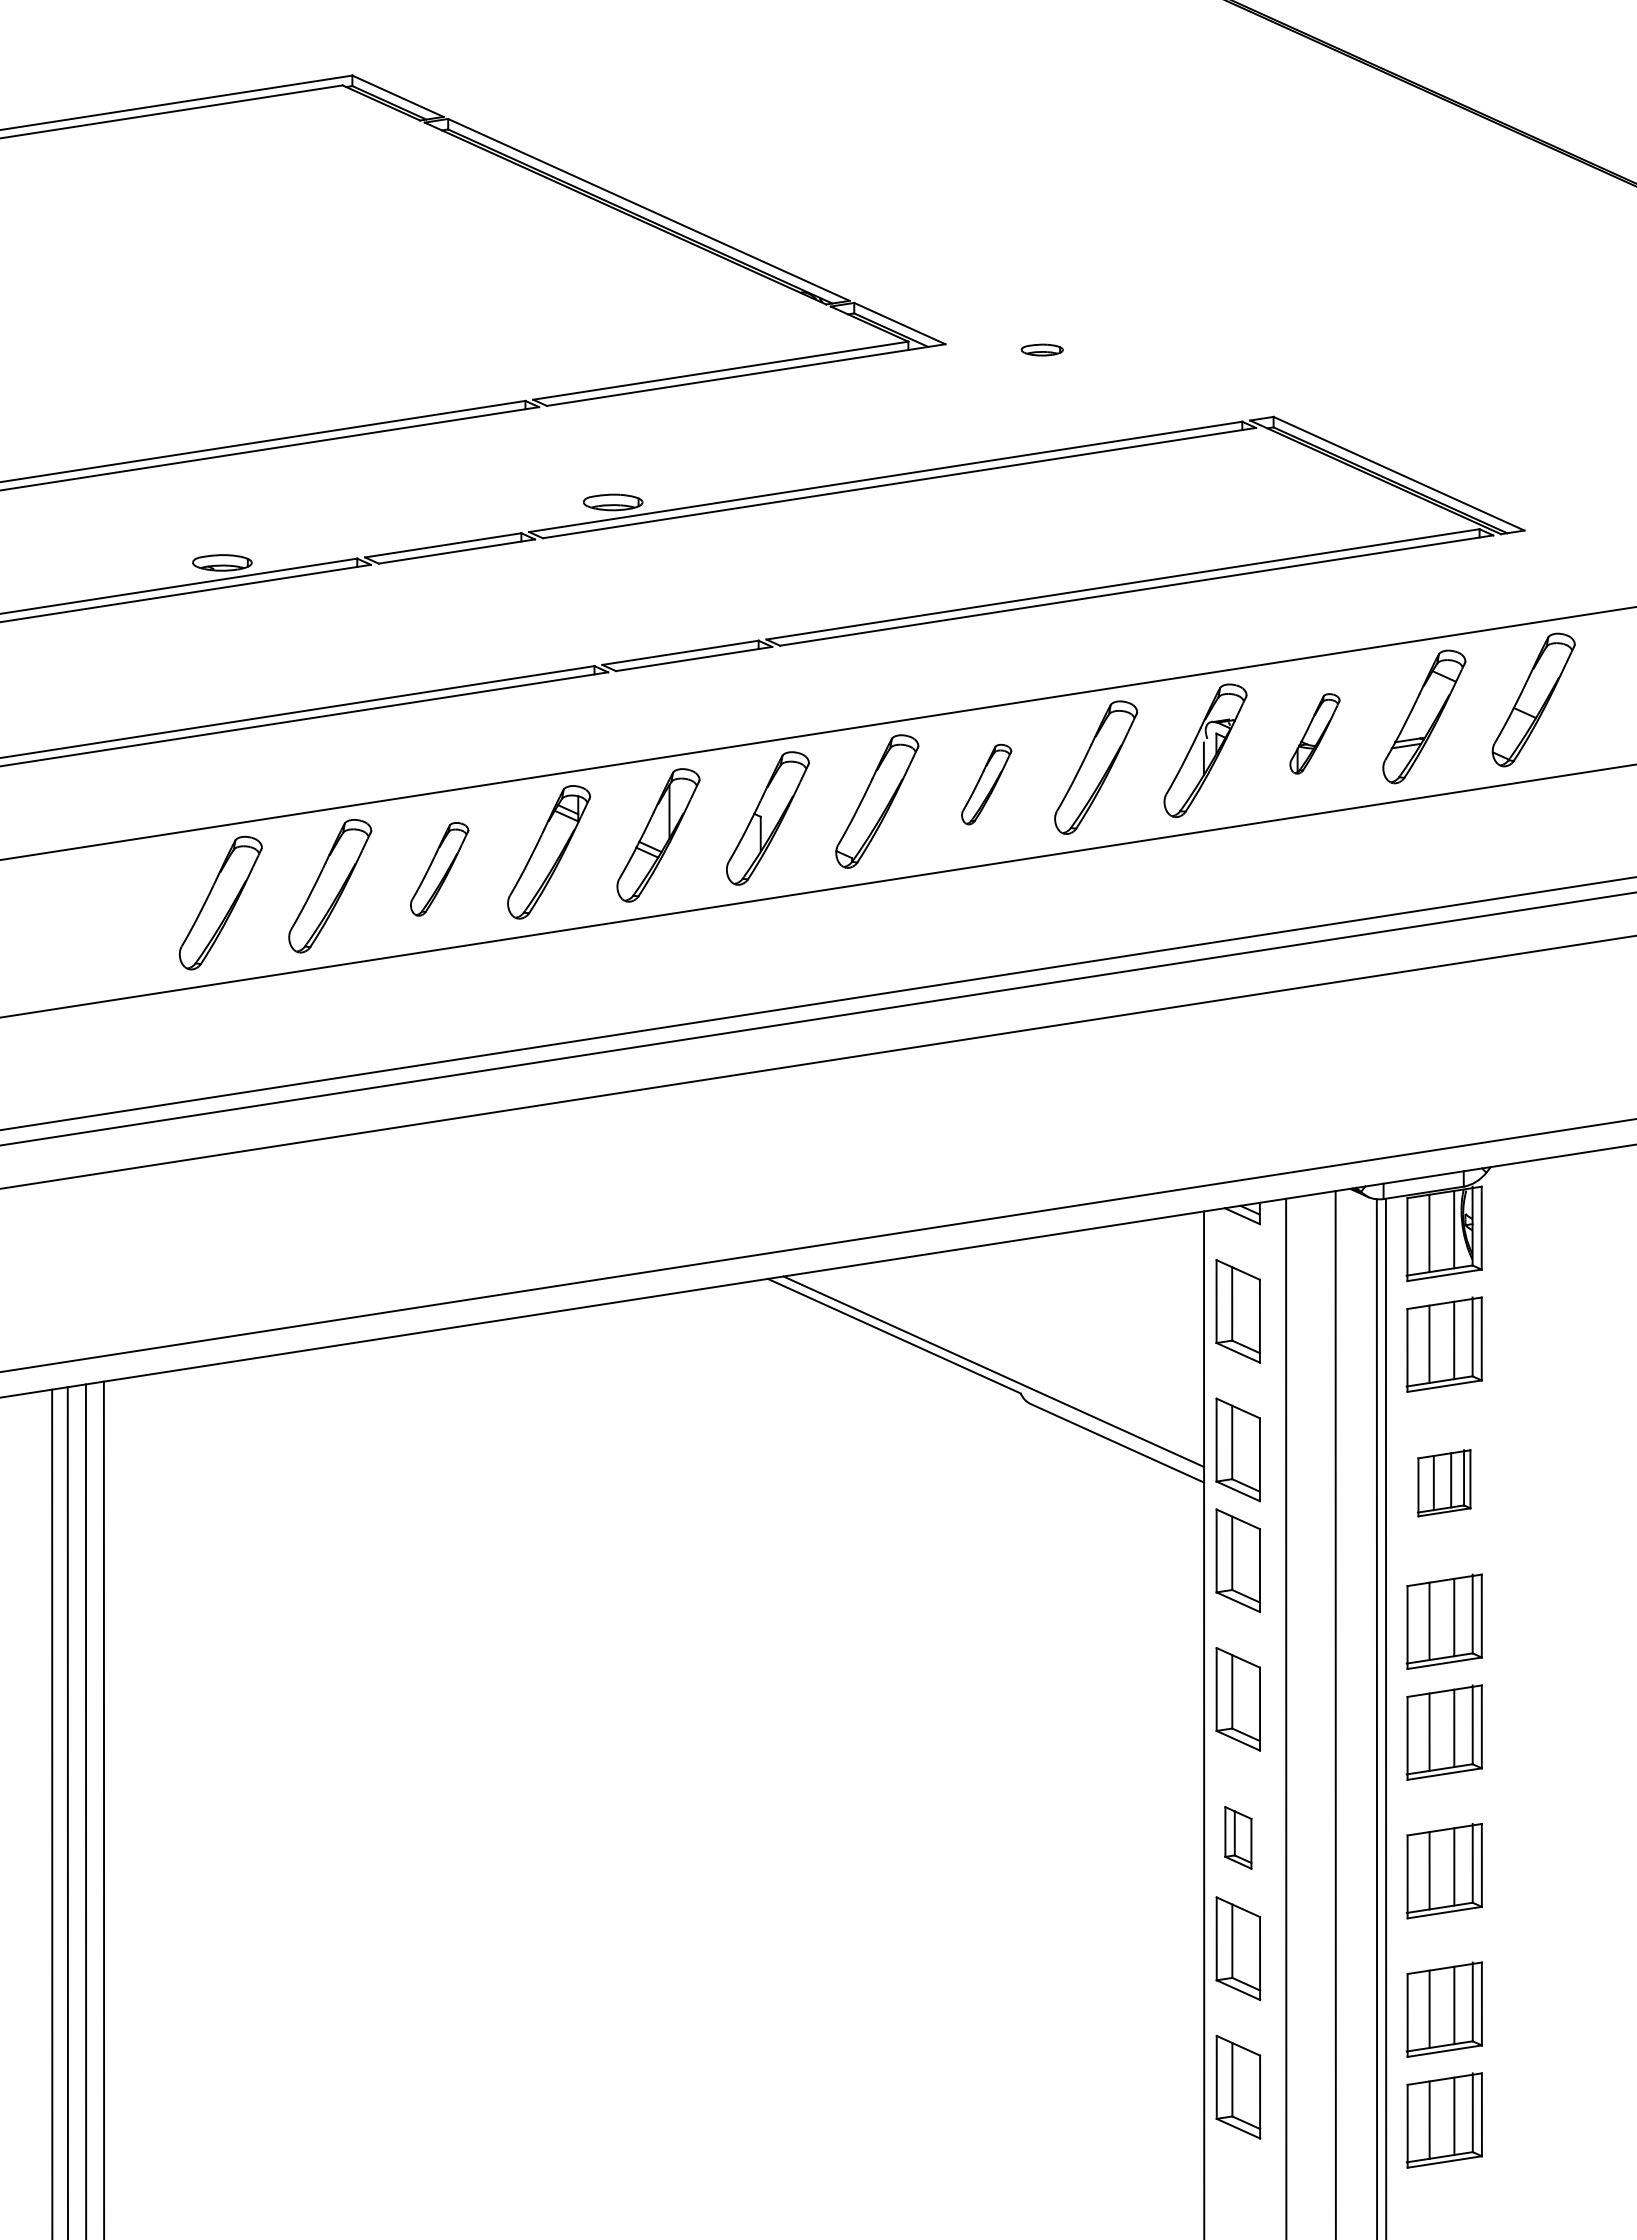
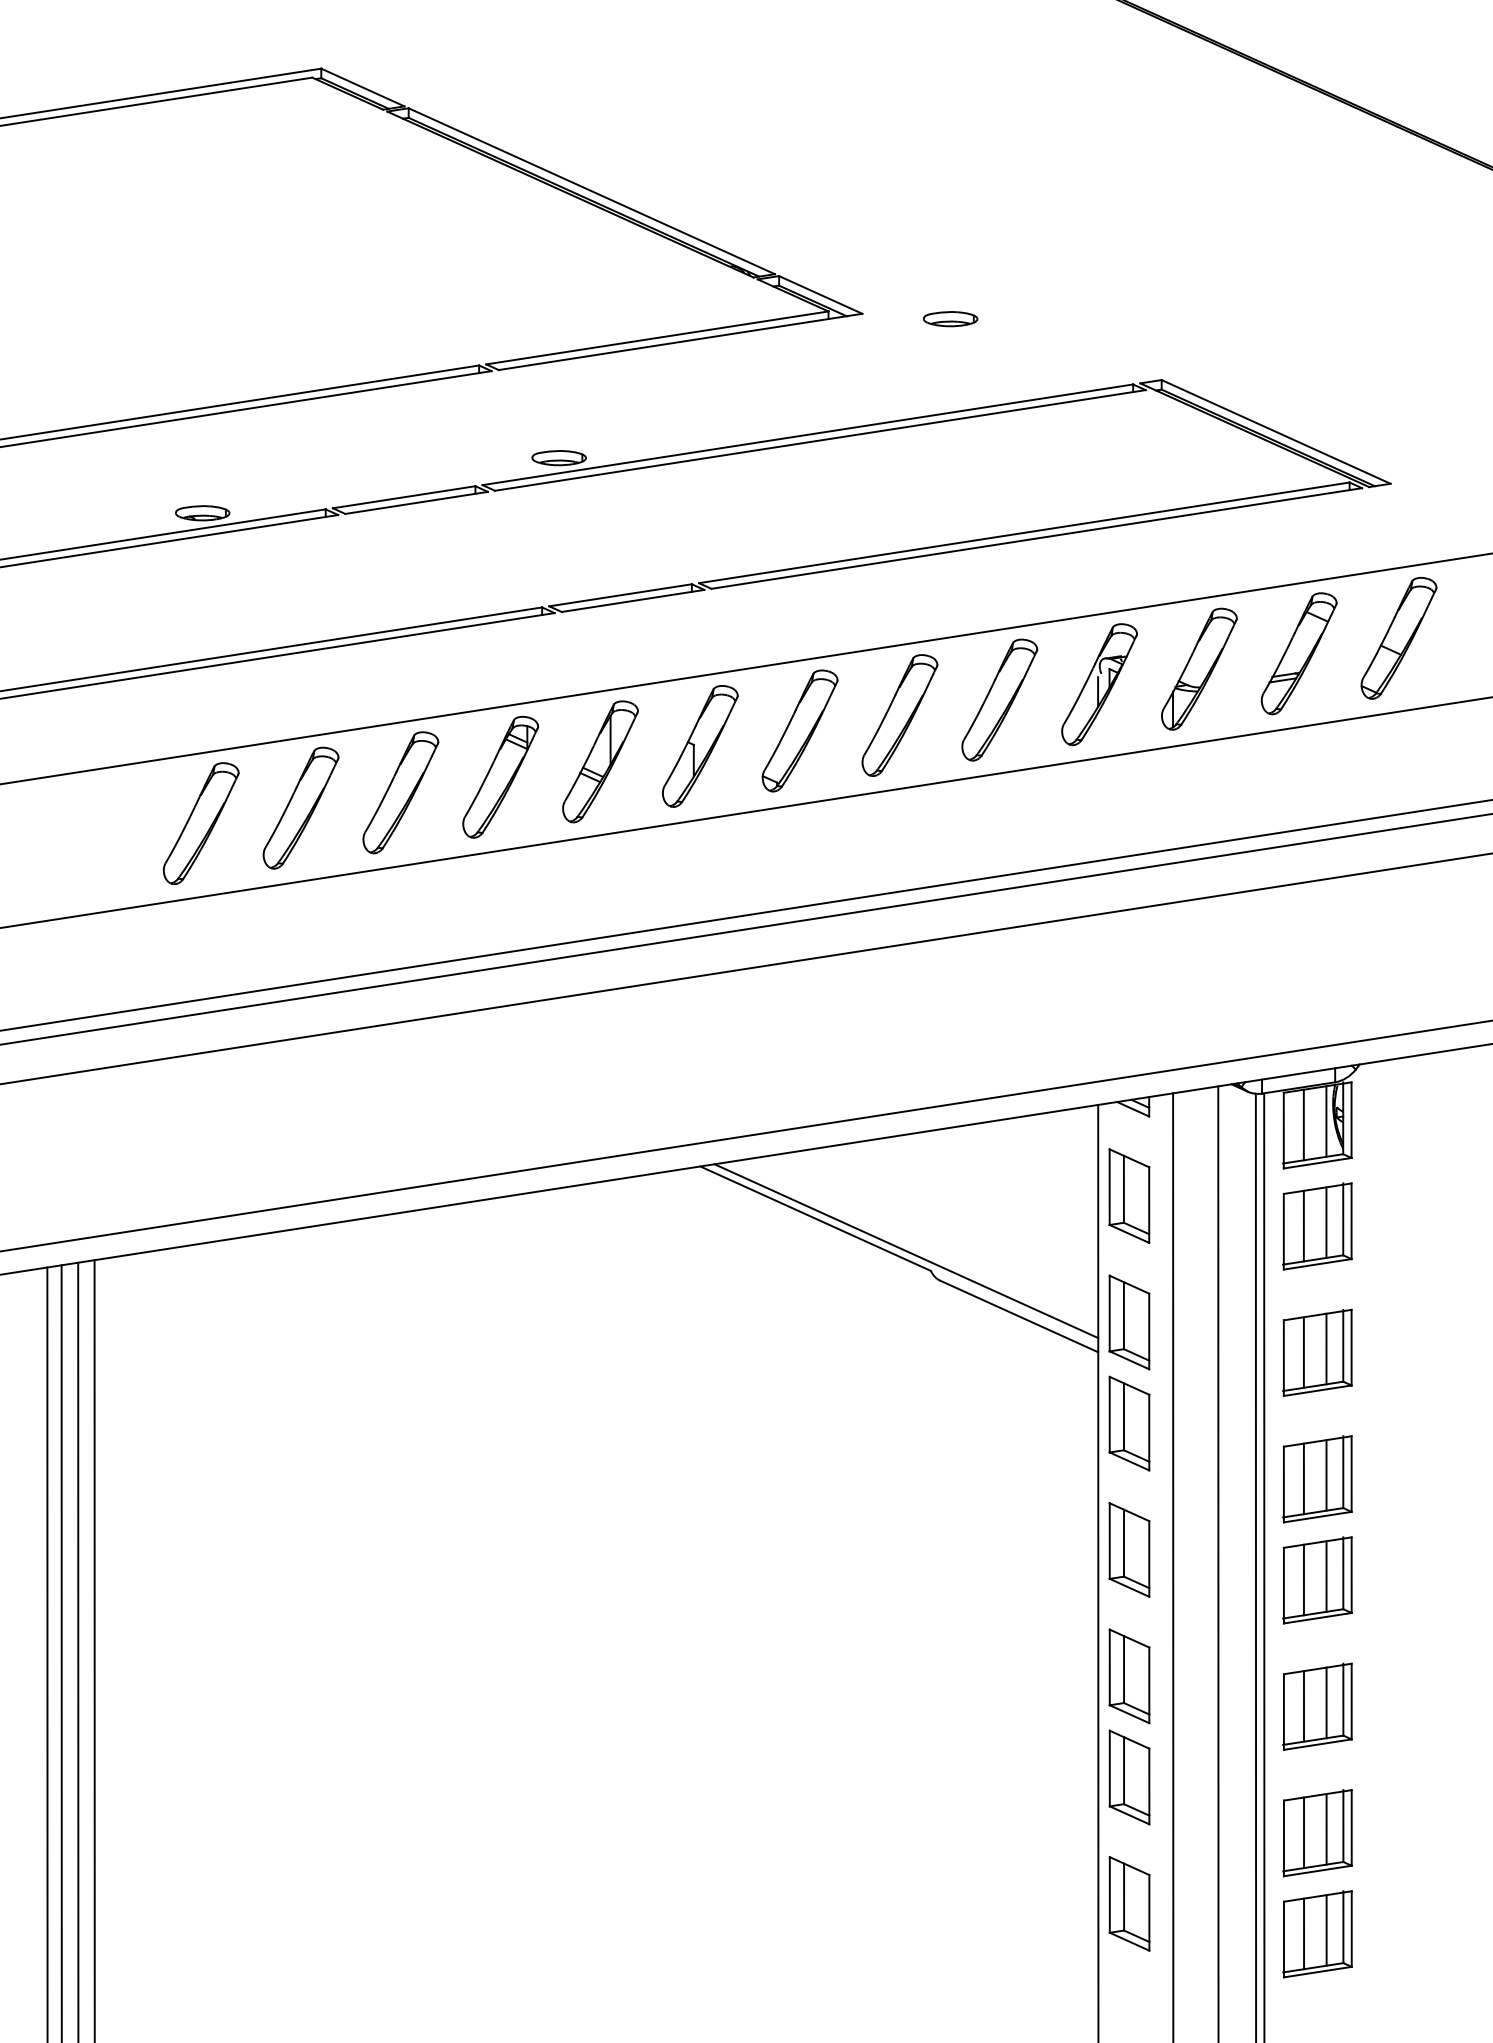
part: (1042, 349) -> (950, 318), size x1.43
part: (1314, 733) -> (1199, 668), size x1.67
part: (986, 784) -> (899, 715), size x1.67
part: (439, 869) -> (400, 792), size x1.43
part: (1443, 1483) -> (1316, 1353), size x1.43
part: (1238, 1837) -> (1129, 1676), size x1.67

